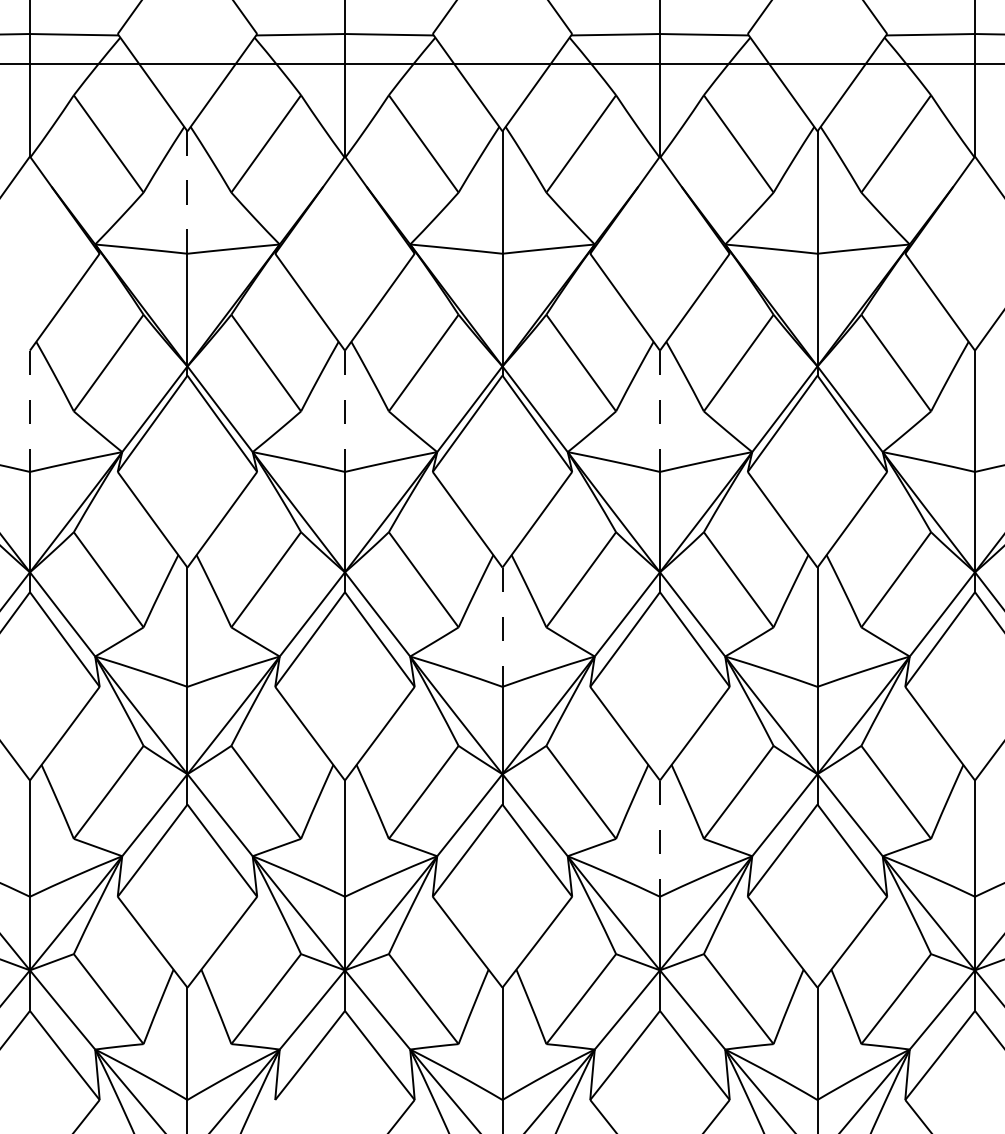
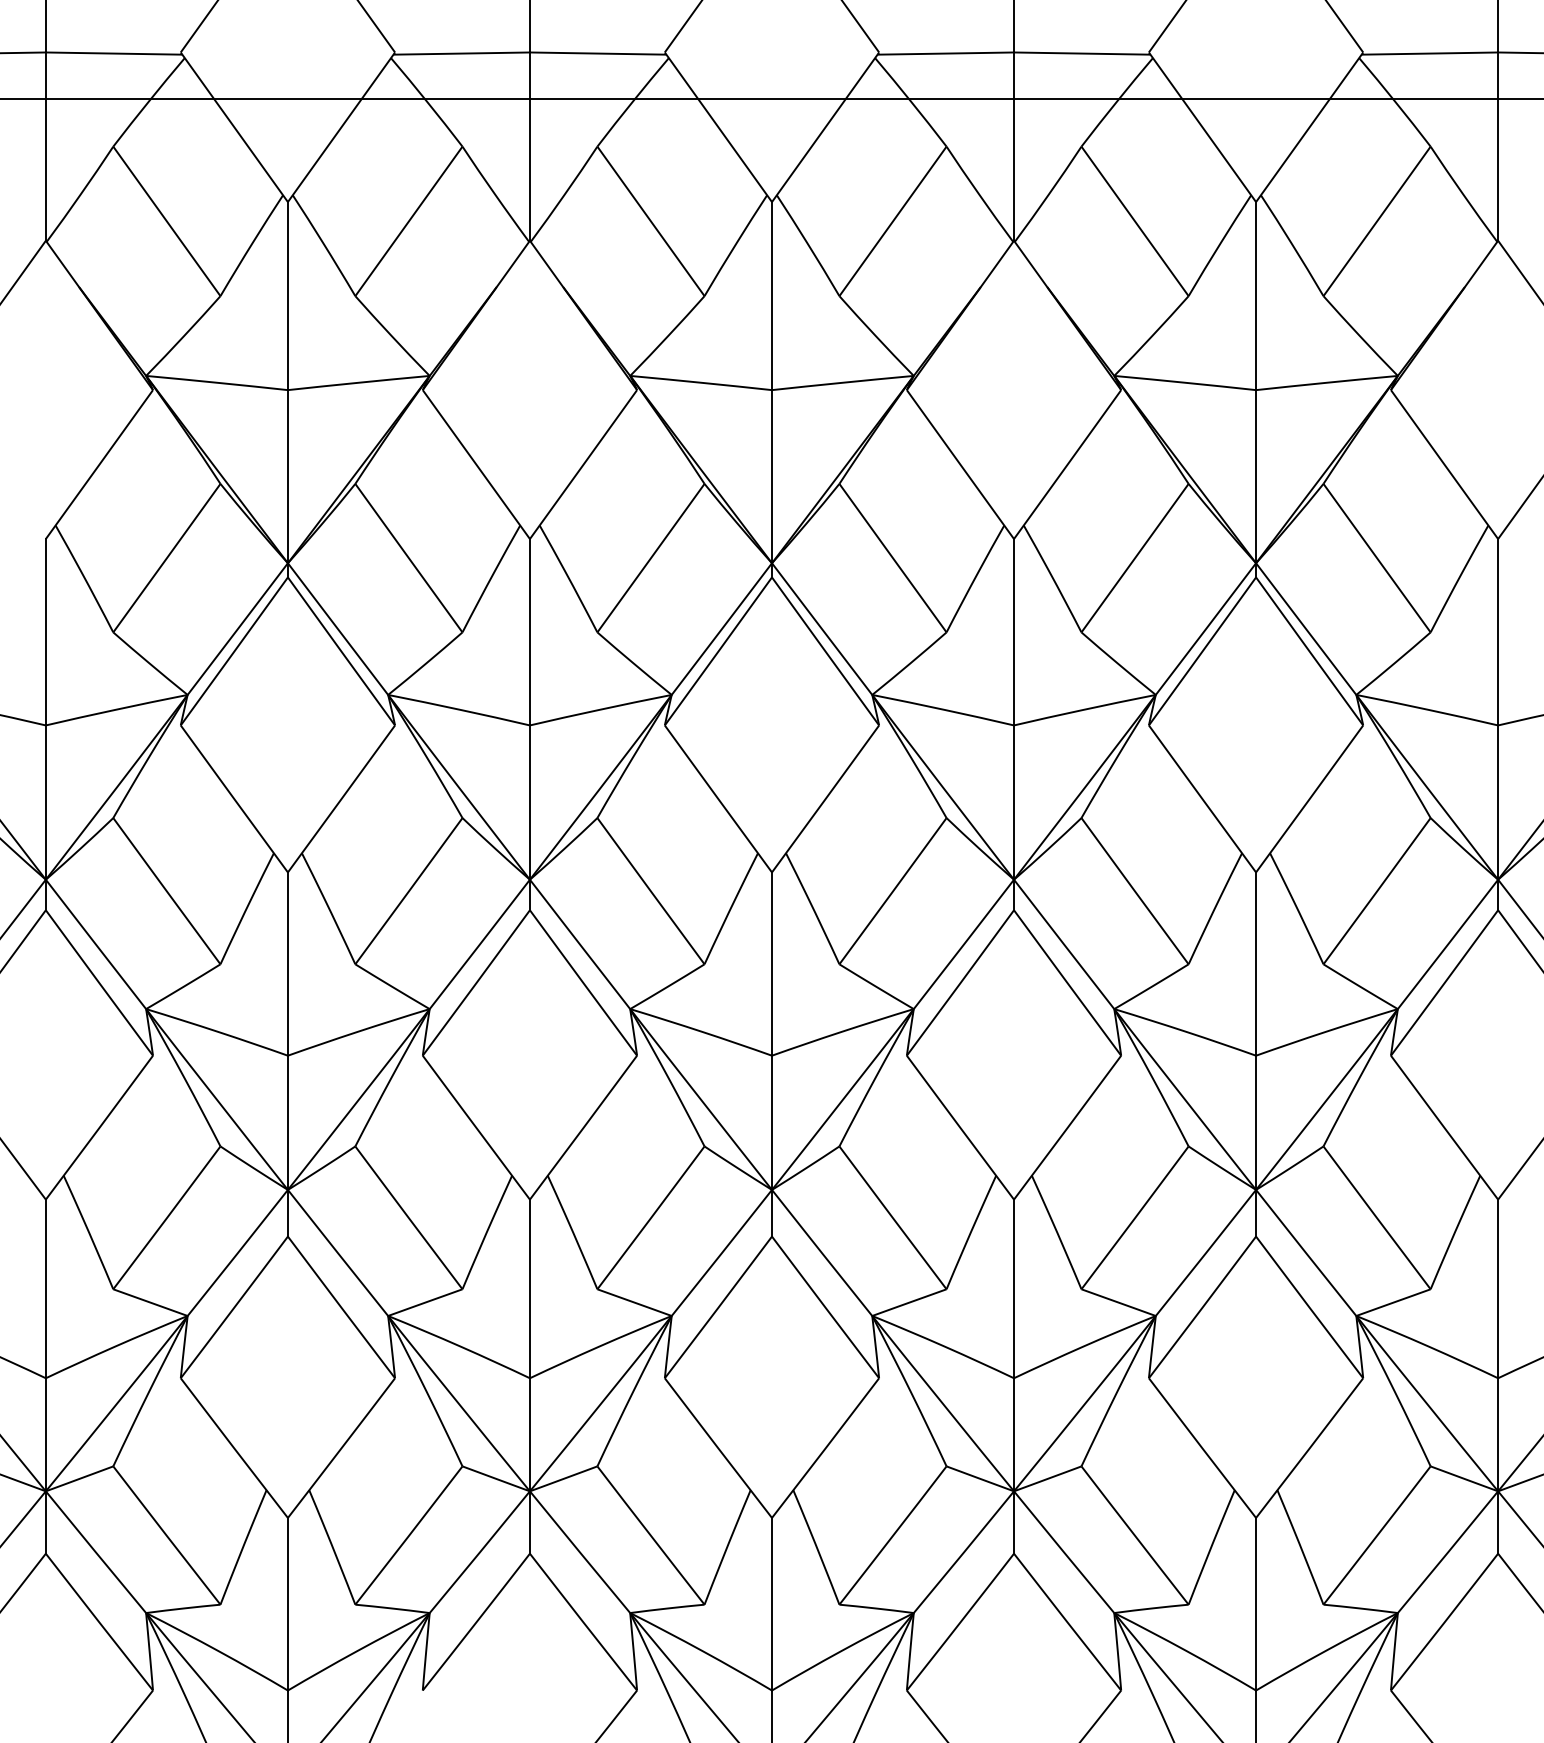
line: (187, 193) -> (287, 297), dashed -> solid
line: (29, 411) -> (45, 632), dashed -> solid
line: (344, 411) -> (529, 632), dashed -> solid
line: (659, 411) -> (1013, 632), dashed -> solid
line: (502, 627) -> (772, 964), dashed -> solid
line: (659, 839) -> (1013, 1290), dashed -> solid

